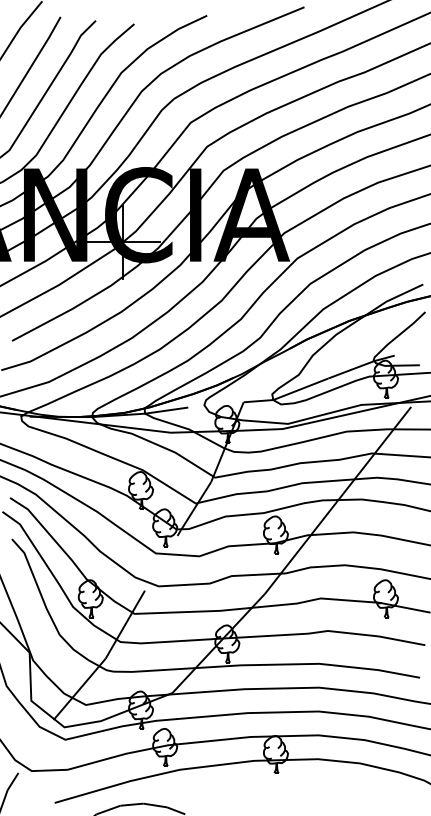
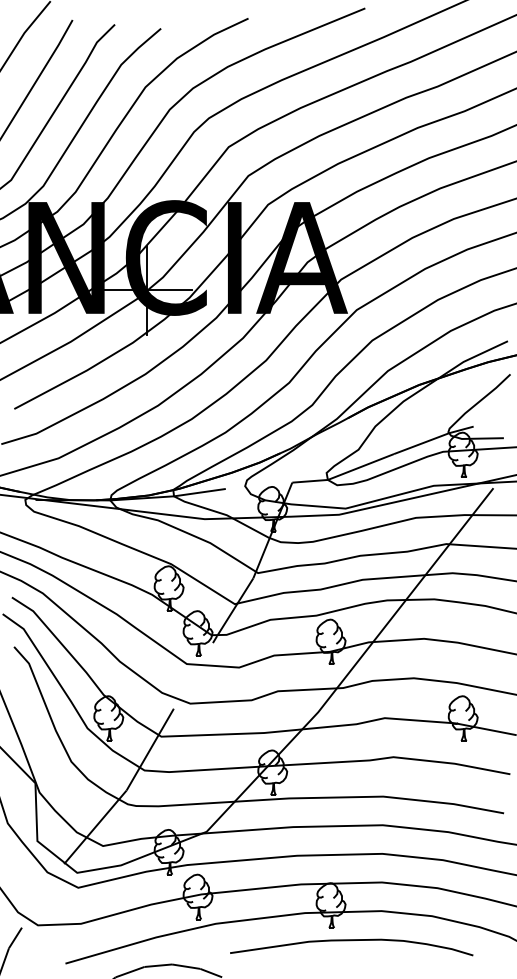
curve: (292, 784) -> (351, 941), added

